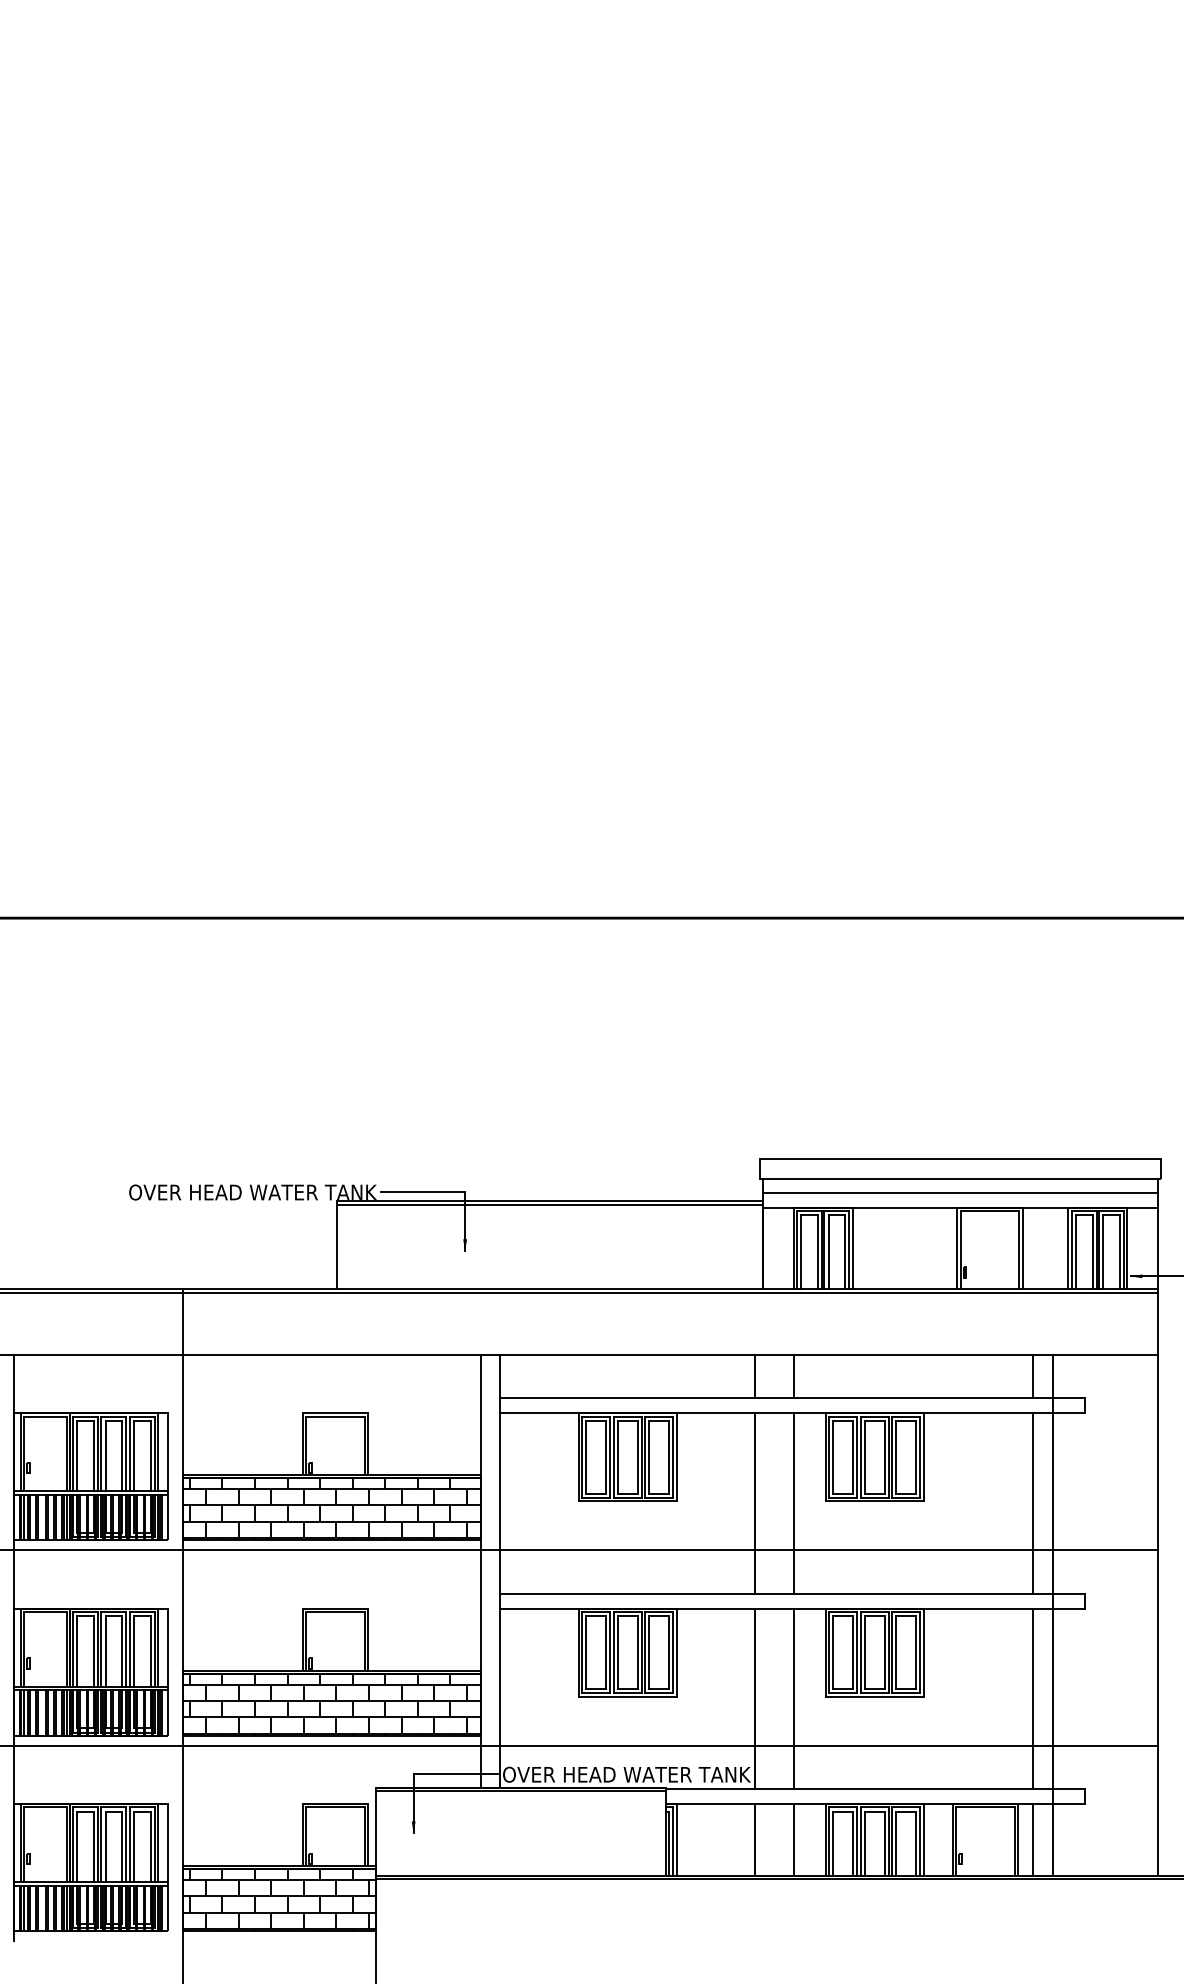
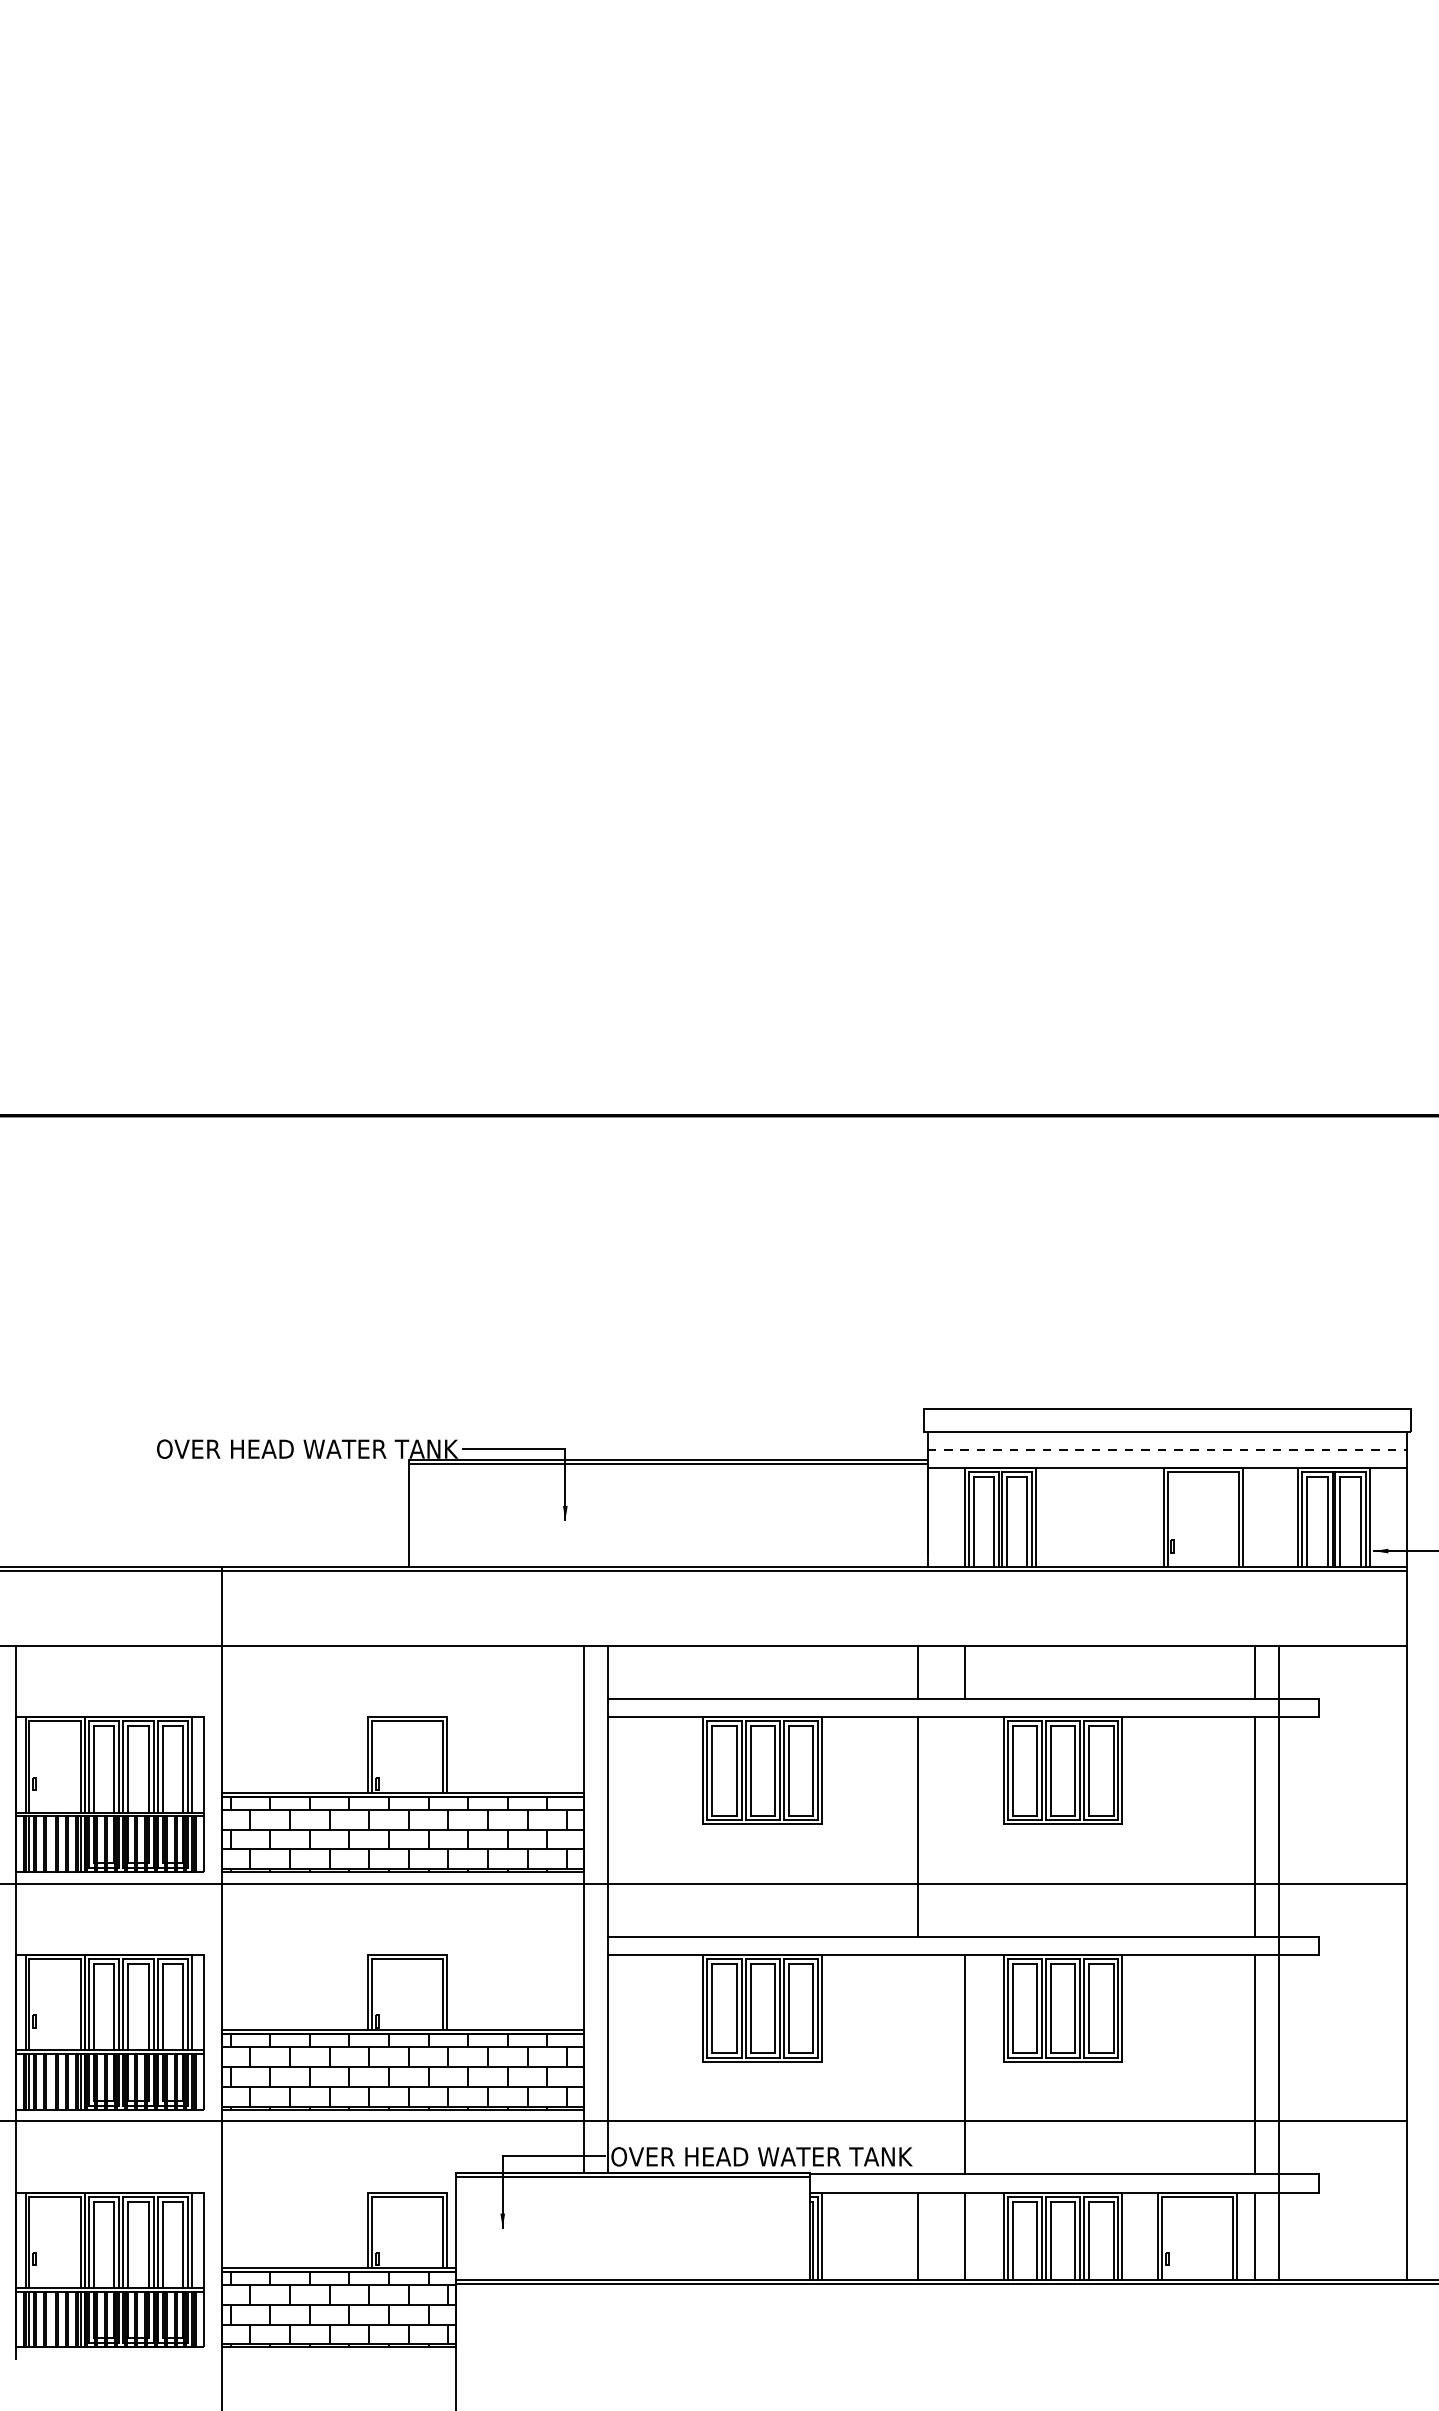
line: (960, 1192) -> (1167, 1449), solid -> dashed
line: (794, 1503) -> (965, 1827), removed
line: (755, 1698) -> (918, 2064), removed

